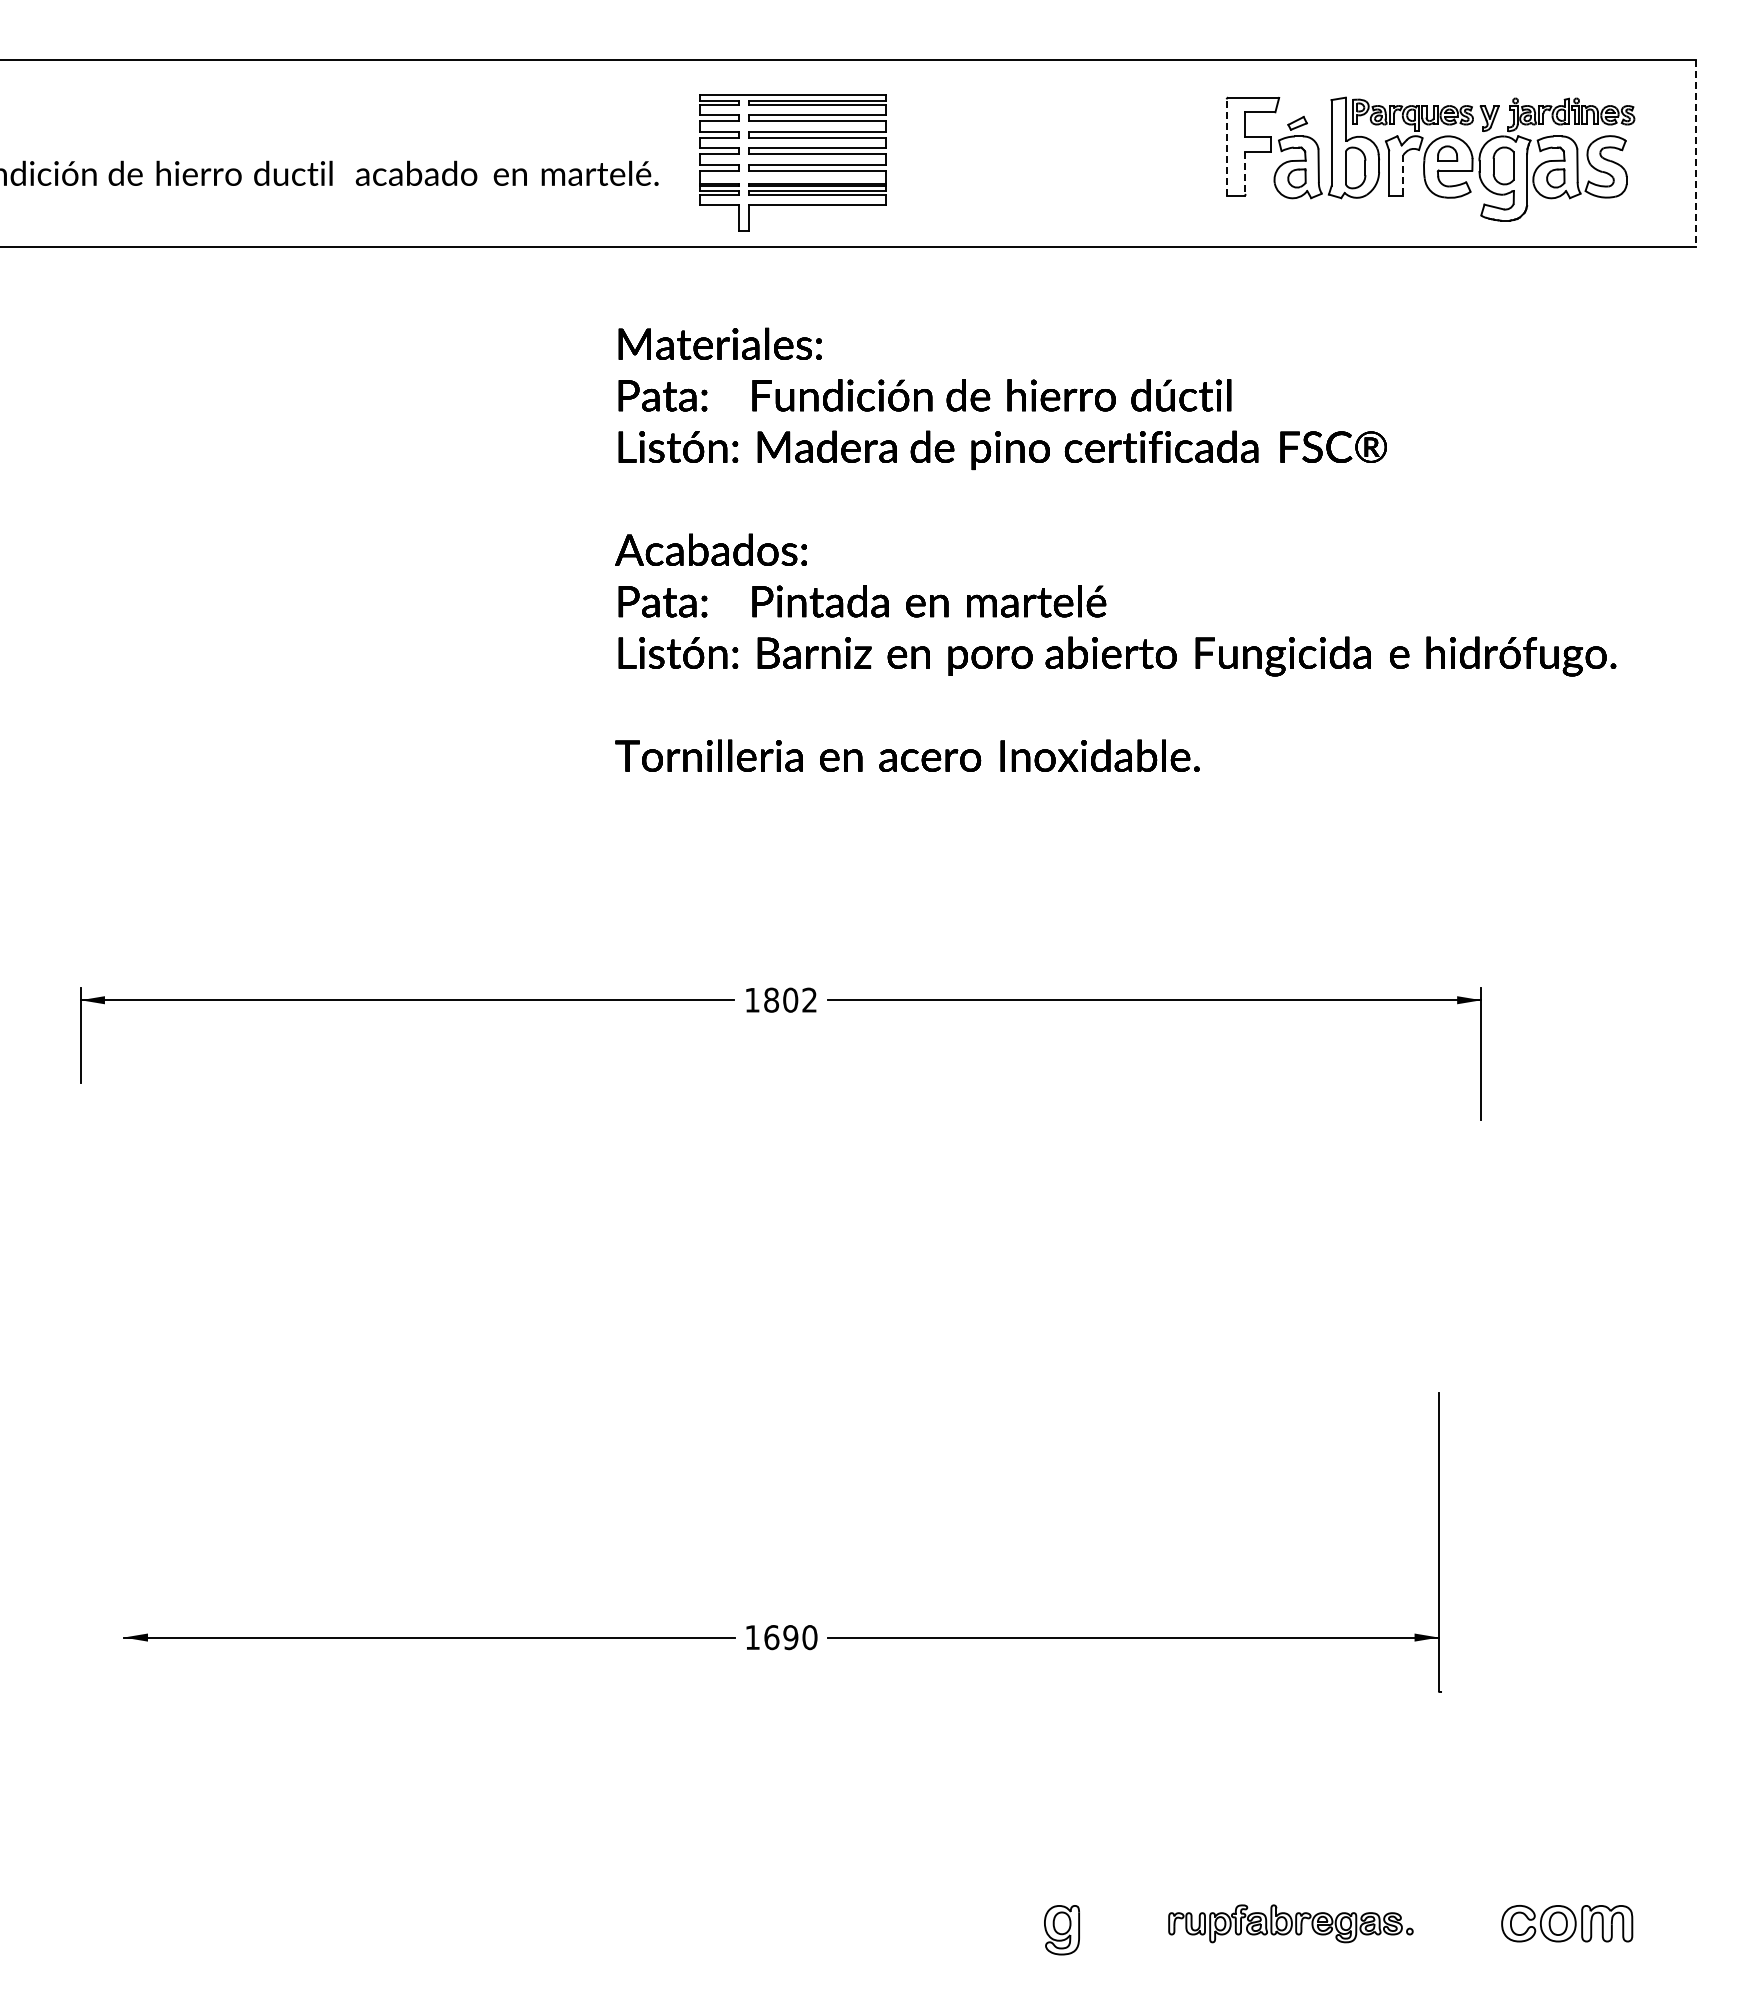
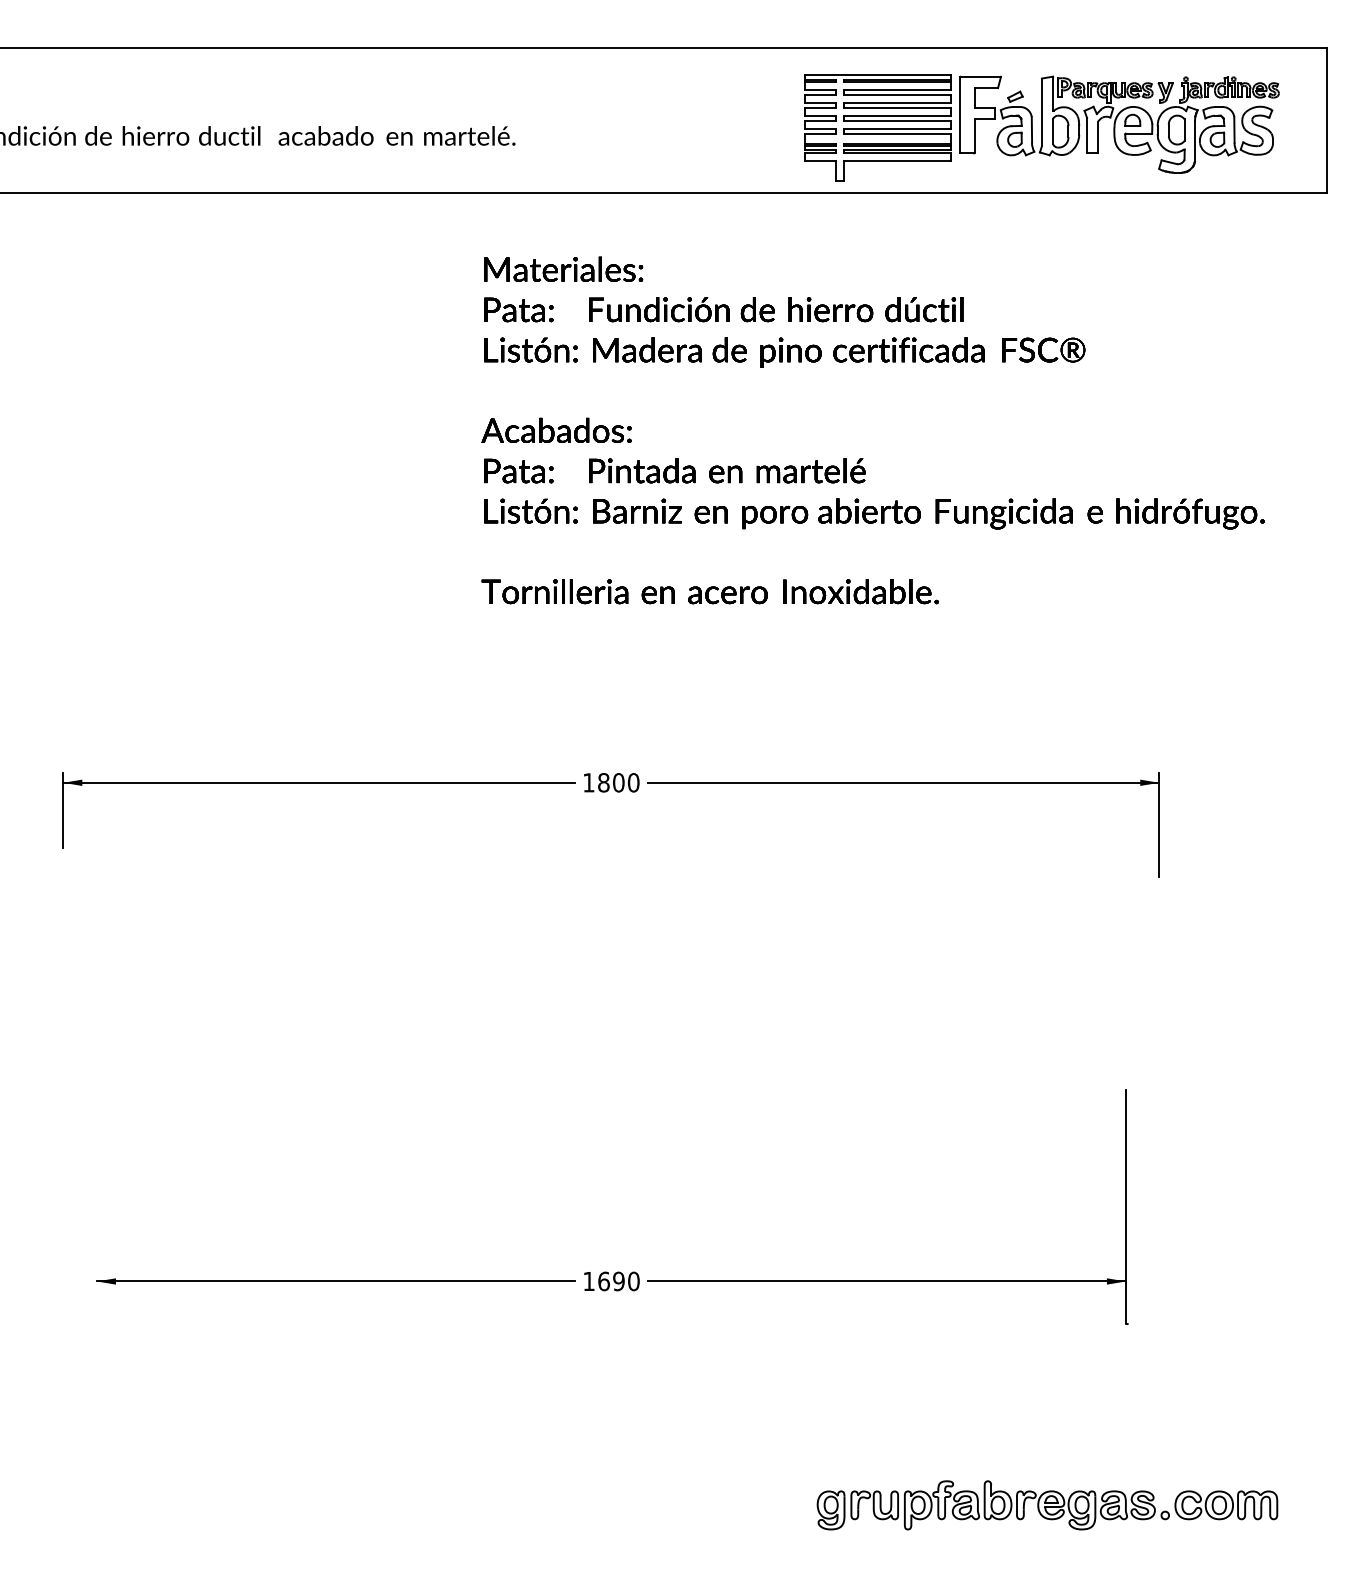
line: (1226, 147) -> (959, 115), dashed -> solid
line: (1695, 154) -> (1326, 121), dashed -> solid
part: (792, 162) -> (877, 127), moved
line: (1245, 174) -> (974, 136), dashed -> solid
line: (1403, 175) -> (1098, 137), dashed -> solid
text: (809, 999) -> (633, 782), 1802 -> 1800
part: (1290, 1923) -> (1009, 1505), size x1.67

